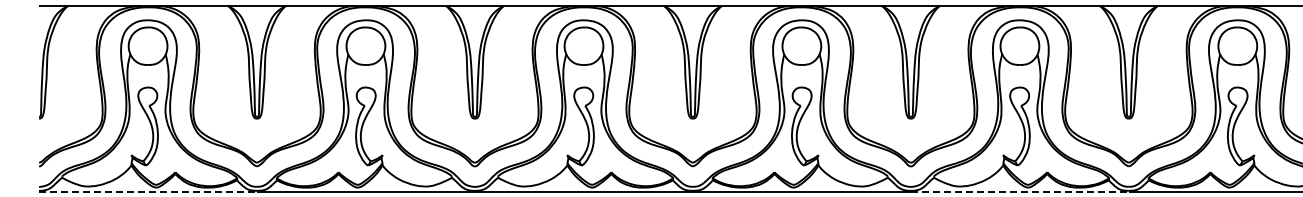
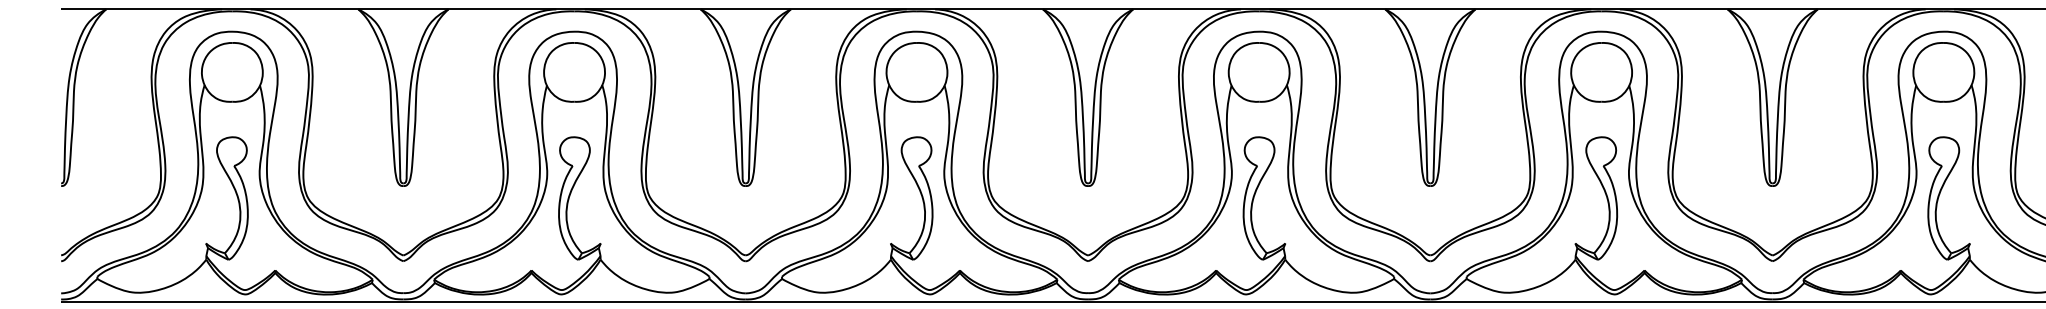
line: (148, 192) -> (232, 302), dashed -> solid
line: (1019, 192) -> (1600, 302), dashed -> solid

